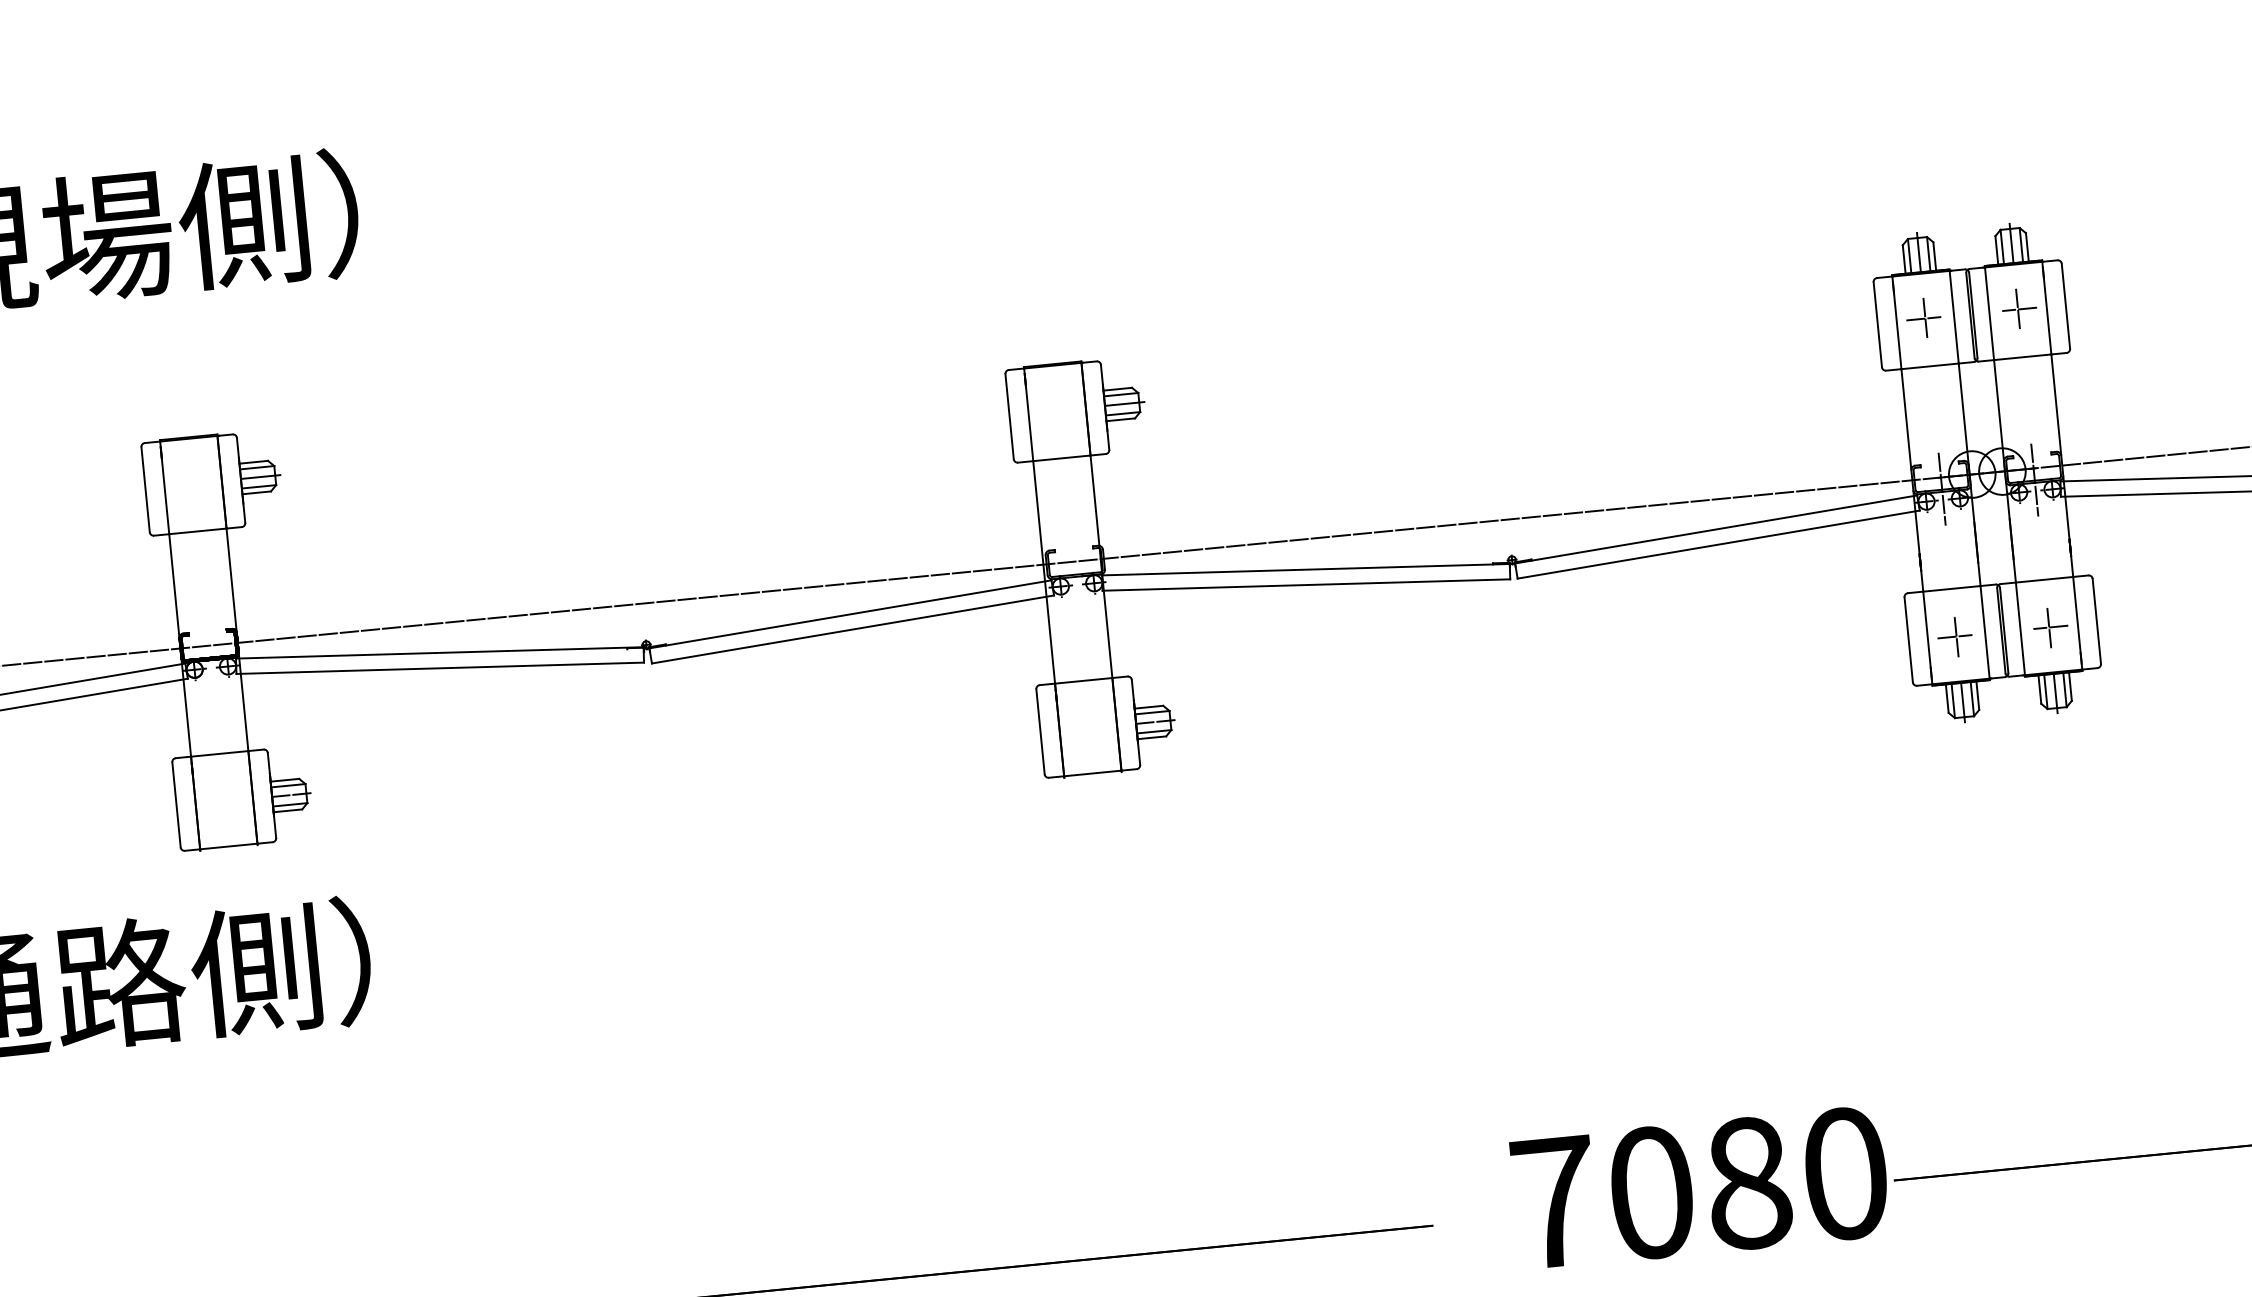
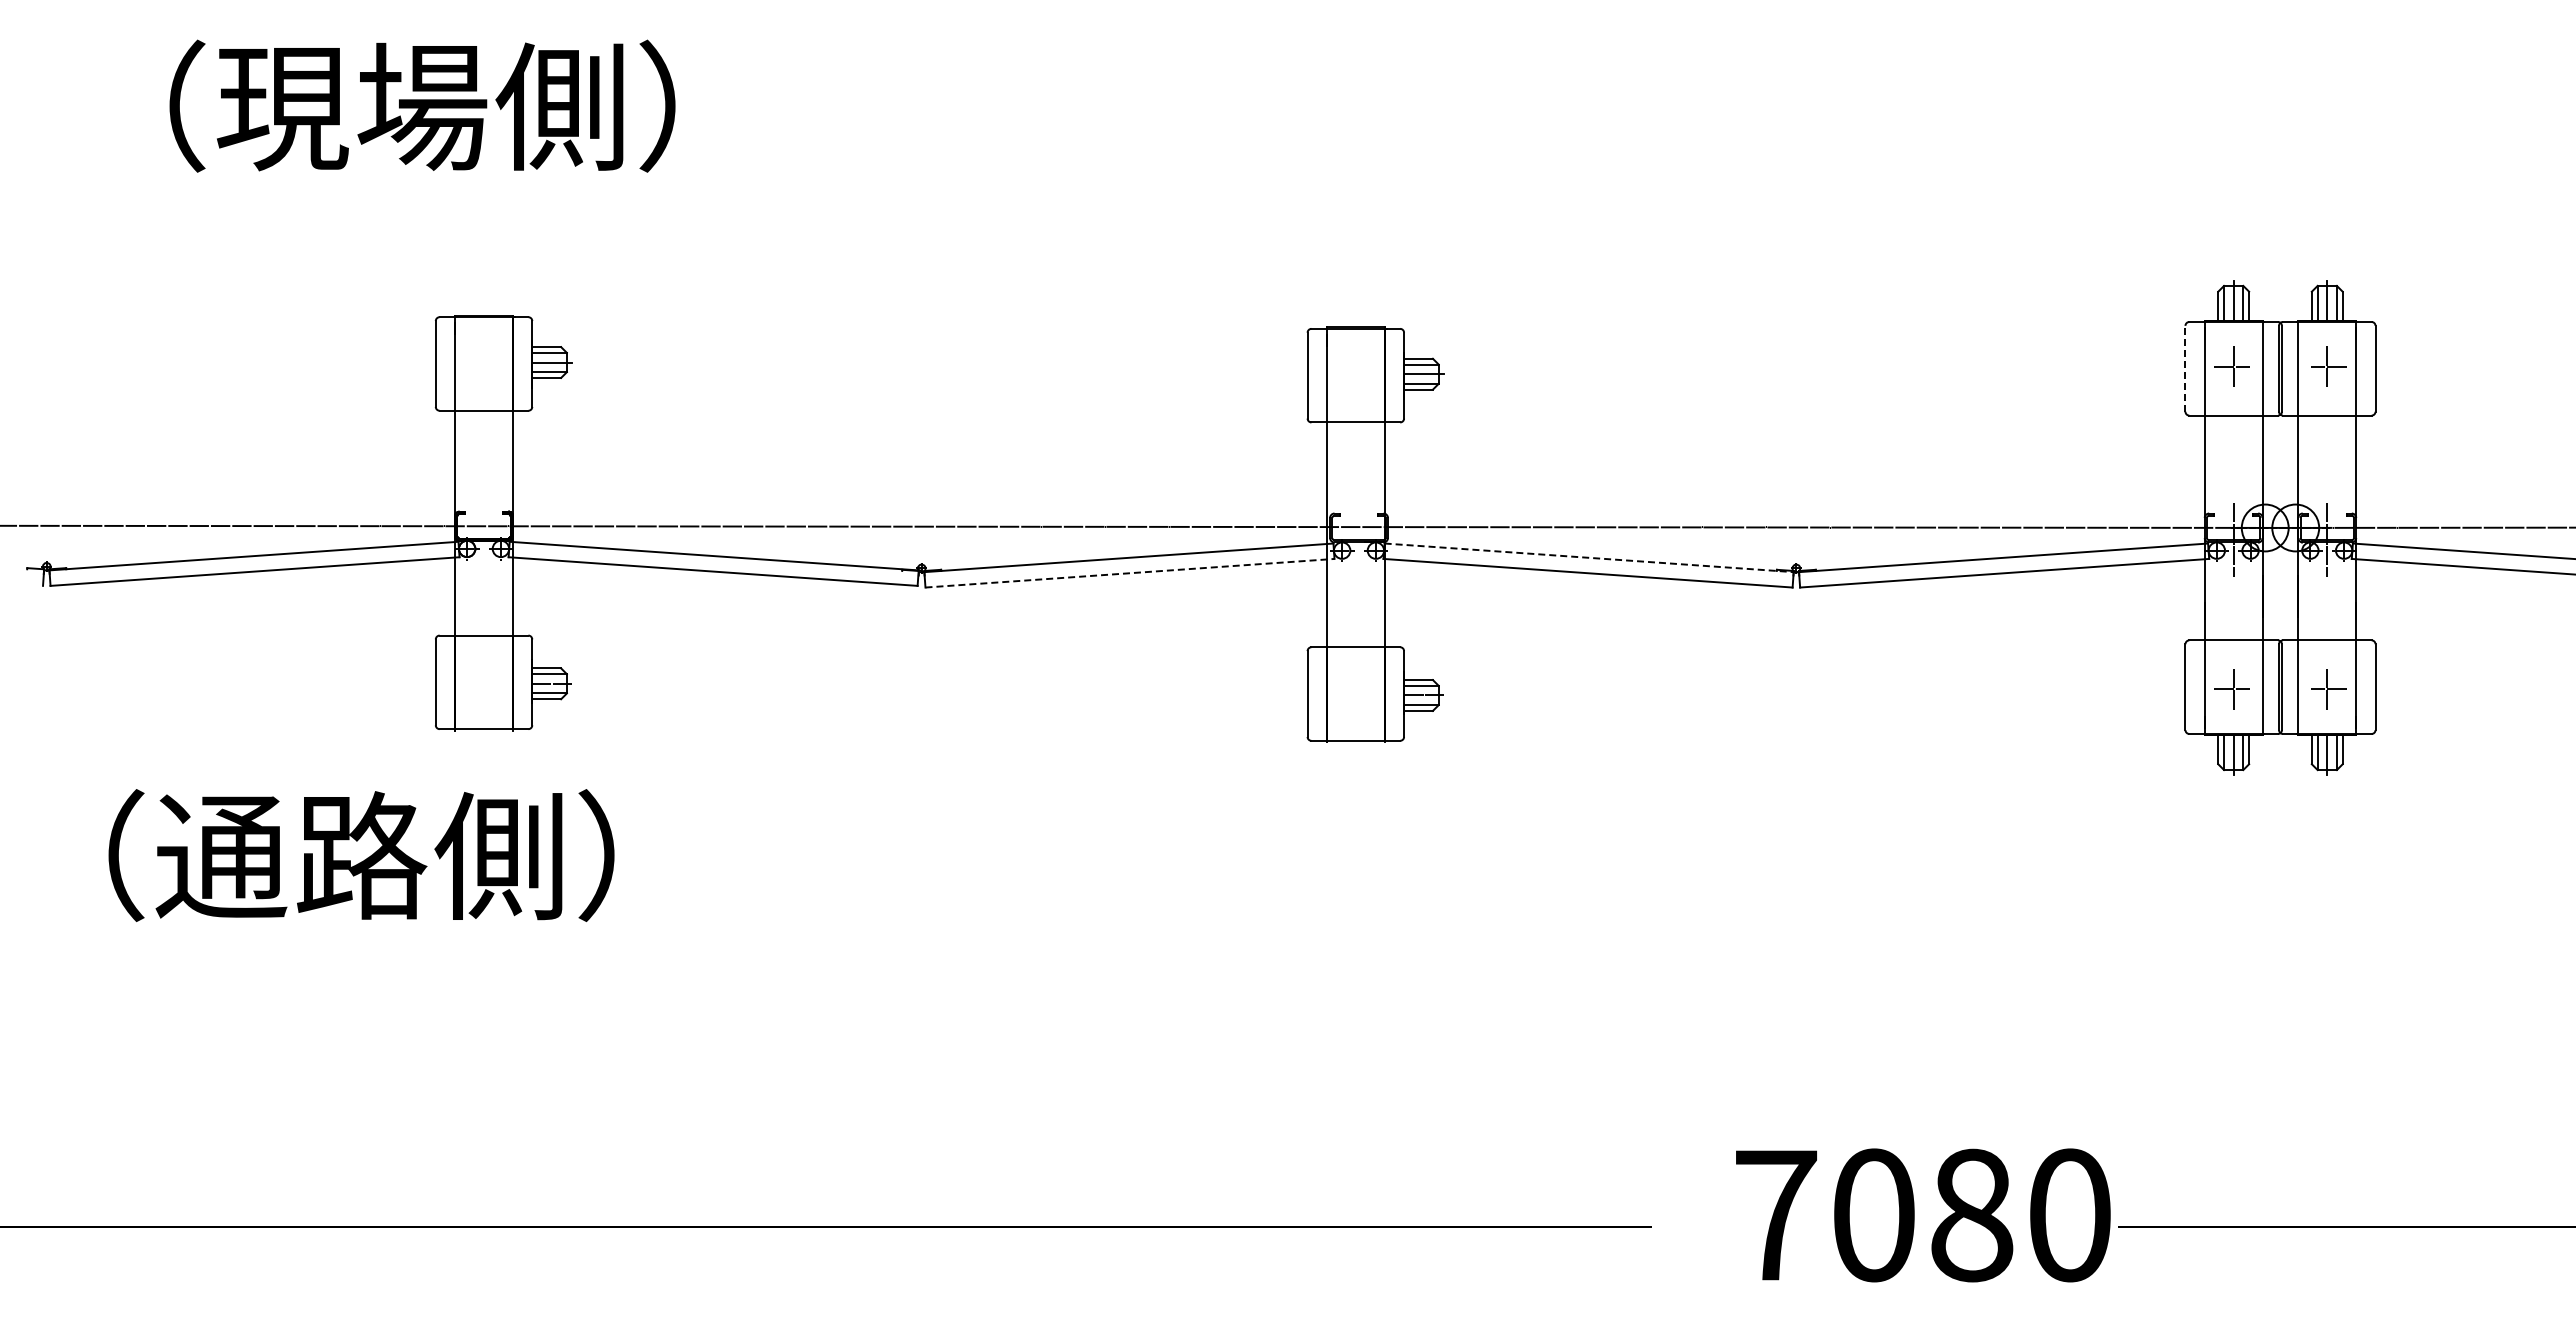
line: (1877, 324) -> (2185, 368), solid -> dashed
line: (1307, 569) -> (1590, 557), solid -> dashed
line: (853, 629) -> (1130, 573), solid -> dashed

